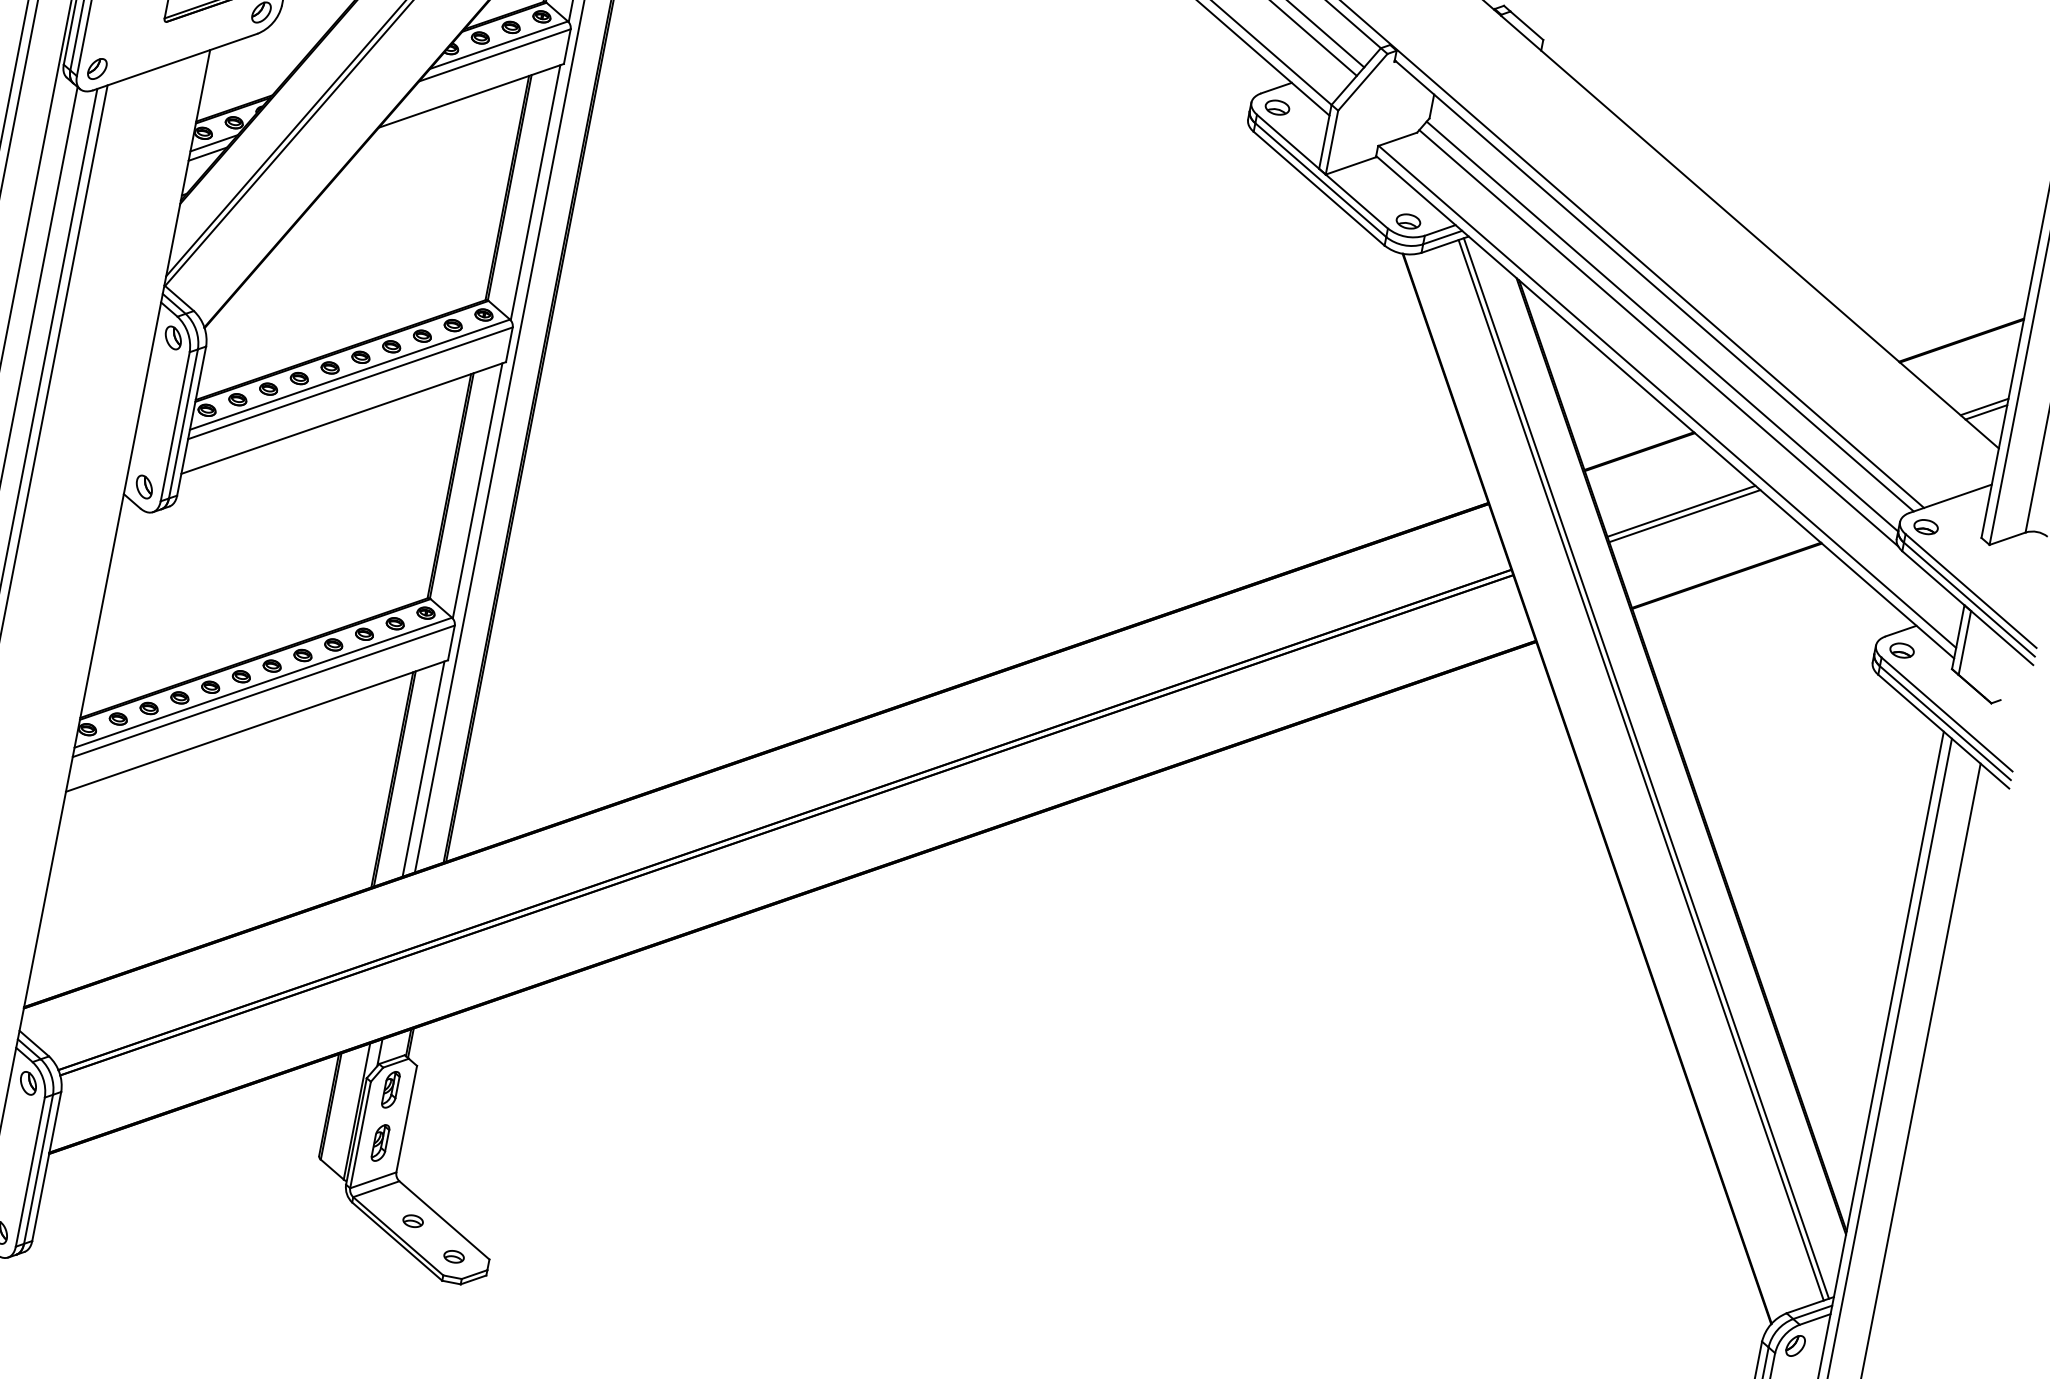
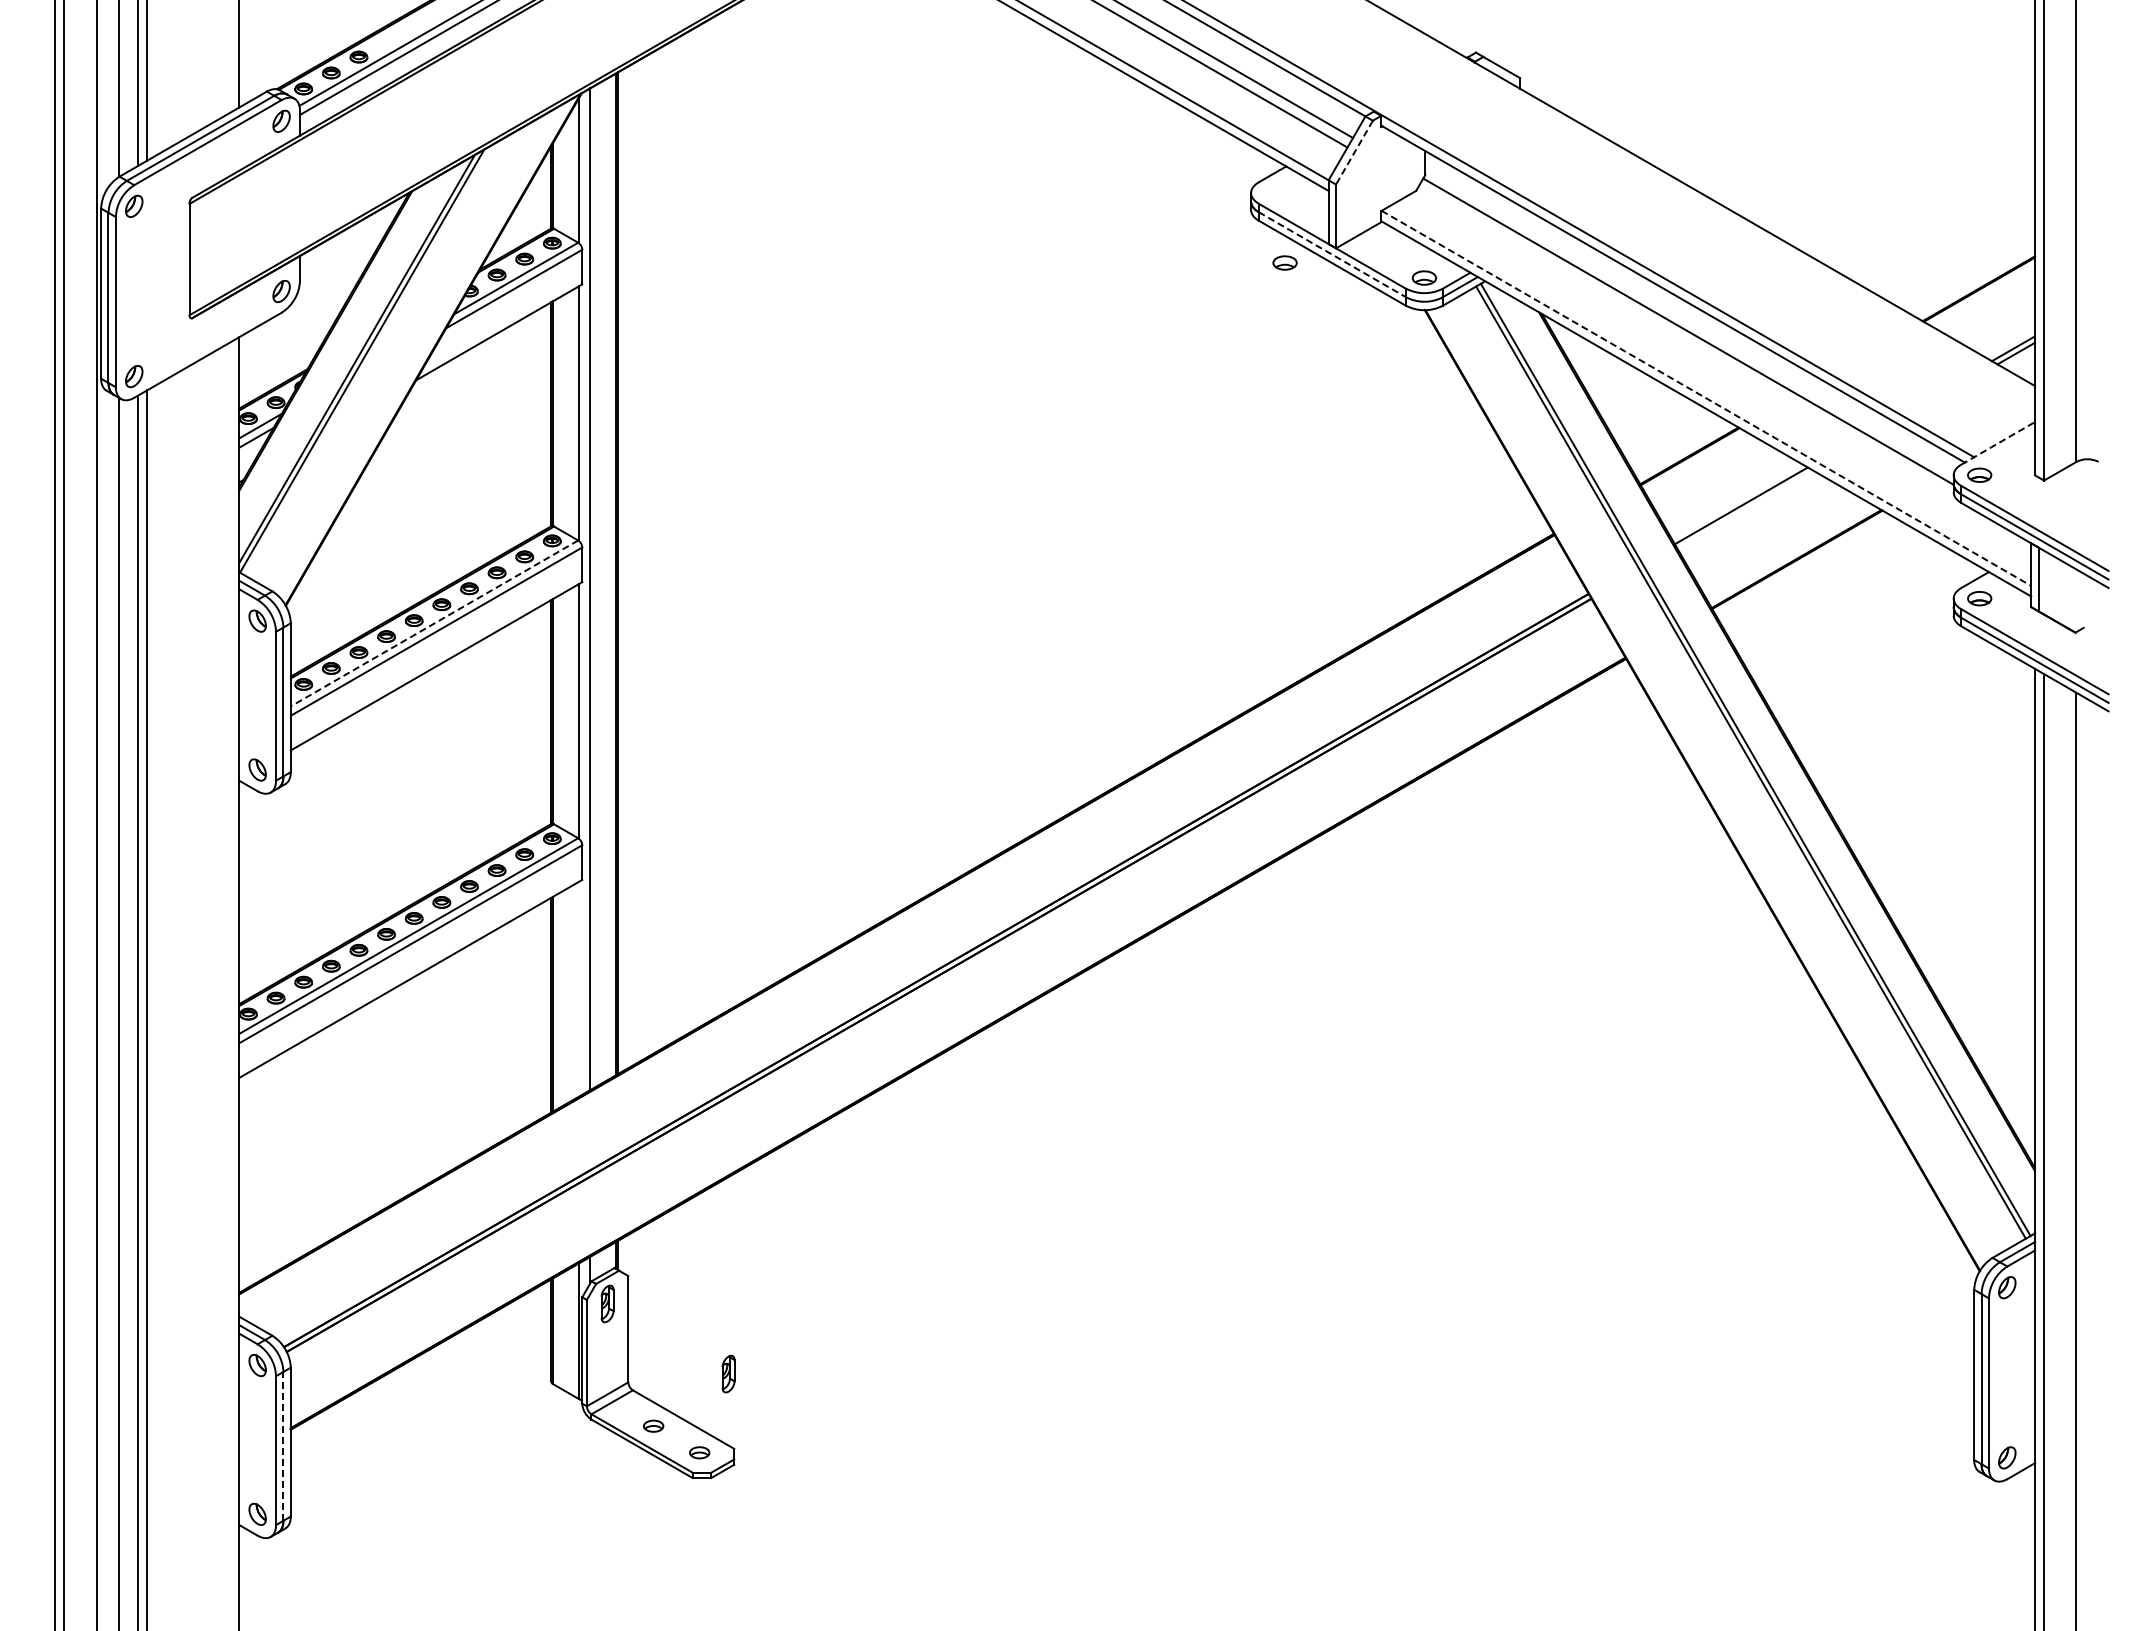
line: (1362, 82) -> (1354, 152), solid -> dashed
part: (1277, 107) -> (1284, 262), moved
line: (1321, 180) -> (1332, 254), solid -> dashed
line: (1658, 338) -> (1686, 343), removed
line: (349, 374) -> (434, 623), solid -> dashed
line: (1667, 397) -> (1706, 398), solid -> dashed
line: (1951, 498) -> (1998, 443), solid -> dashed
line: (1684, 515) -> (1745, 509), removed
line: (424, 768) -> (579, 988), removed
part: (380, 1142) -> (728, 1373), moved
line: (38, 1168) -> (283, 1445), solid -> dashed

